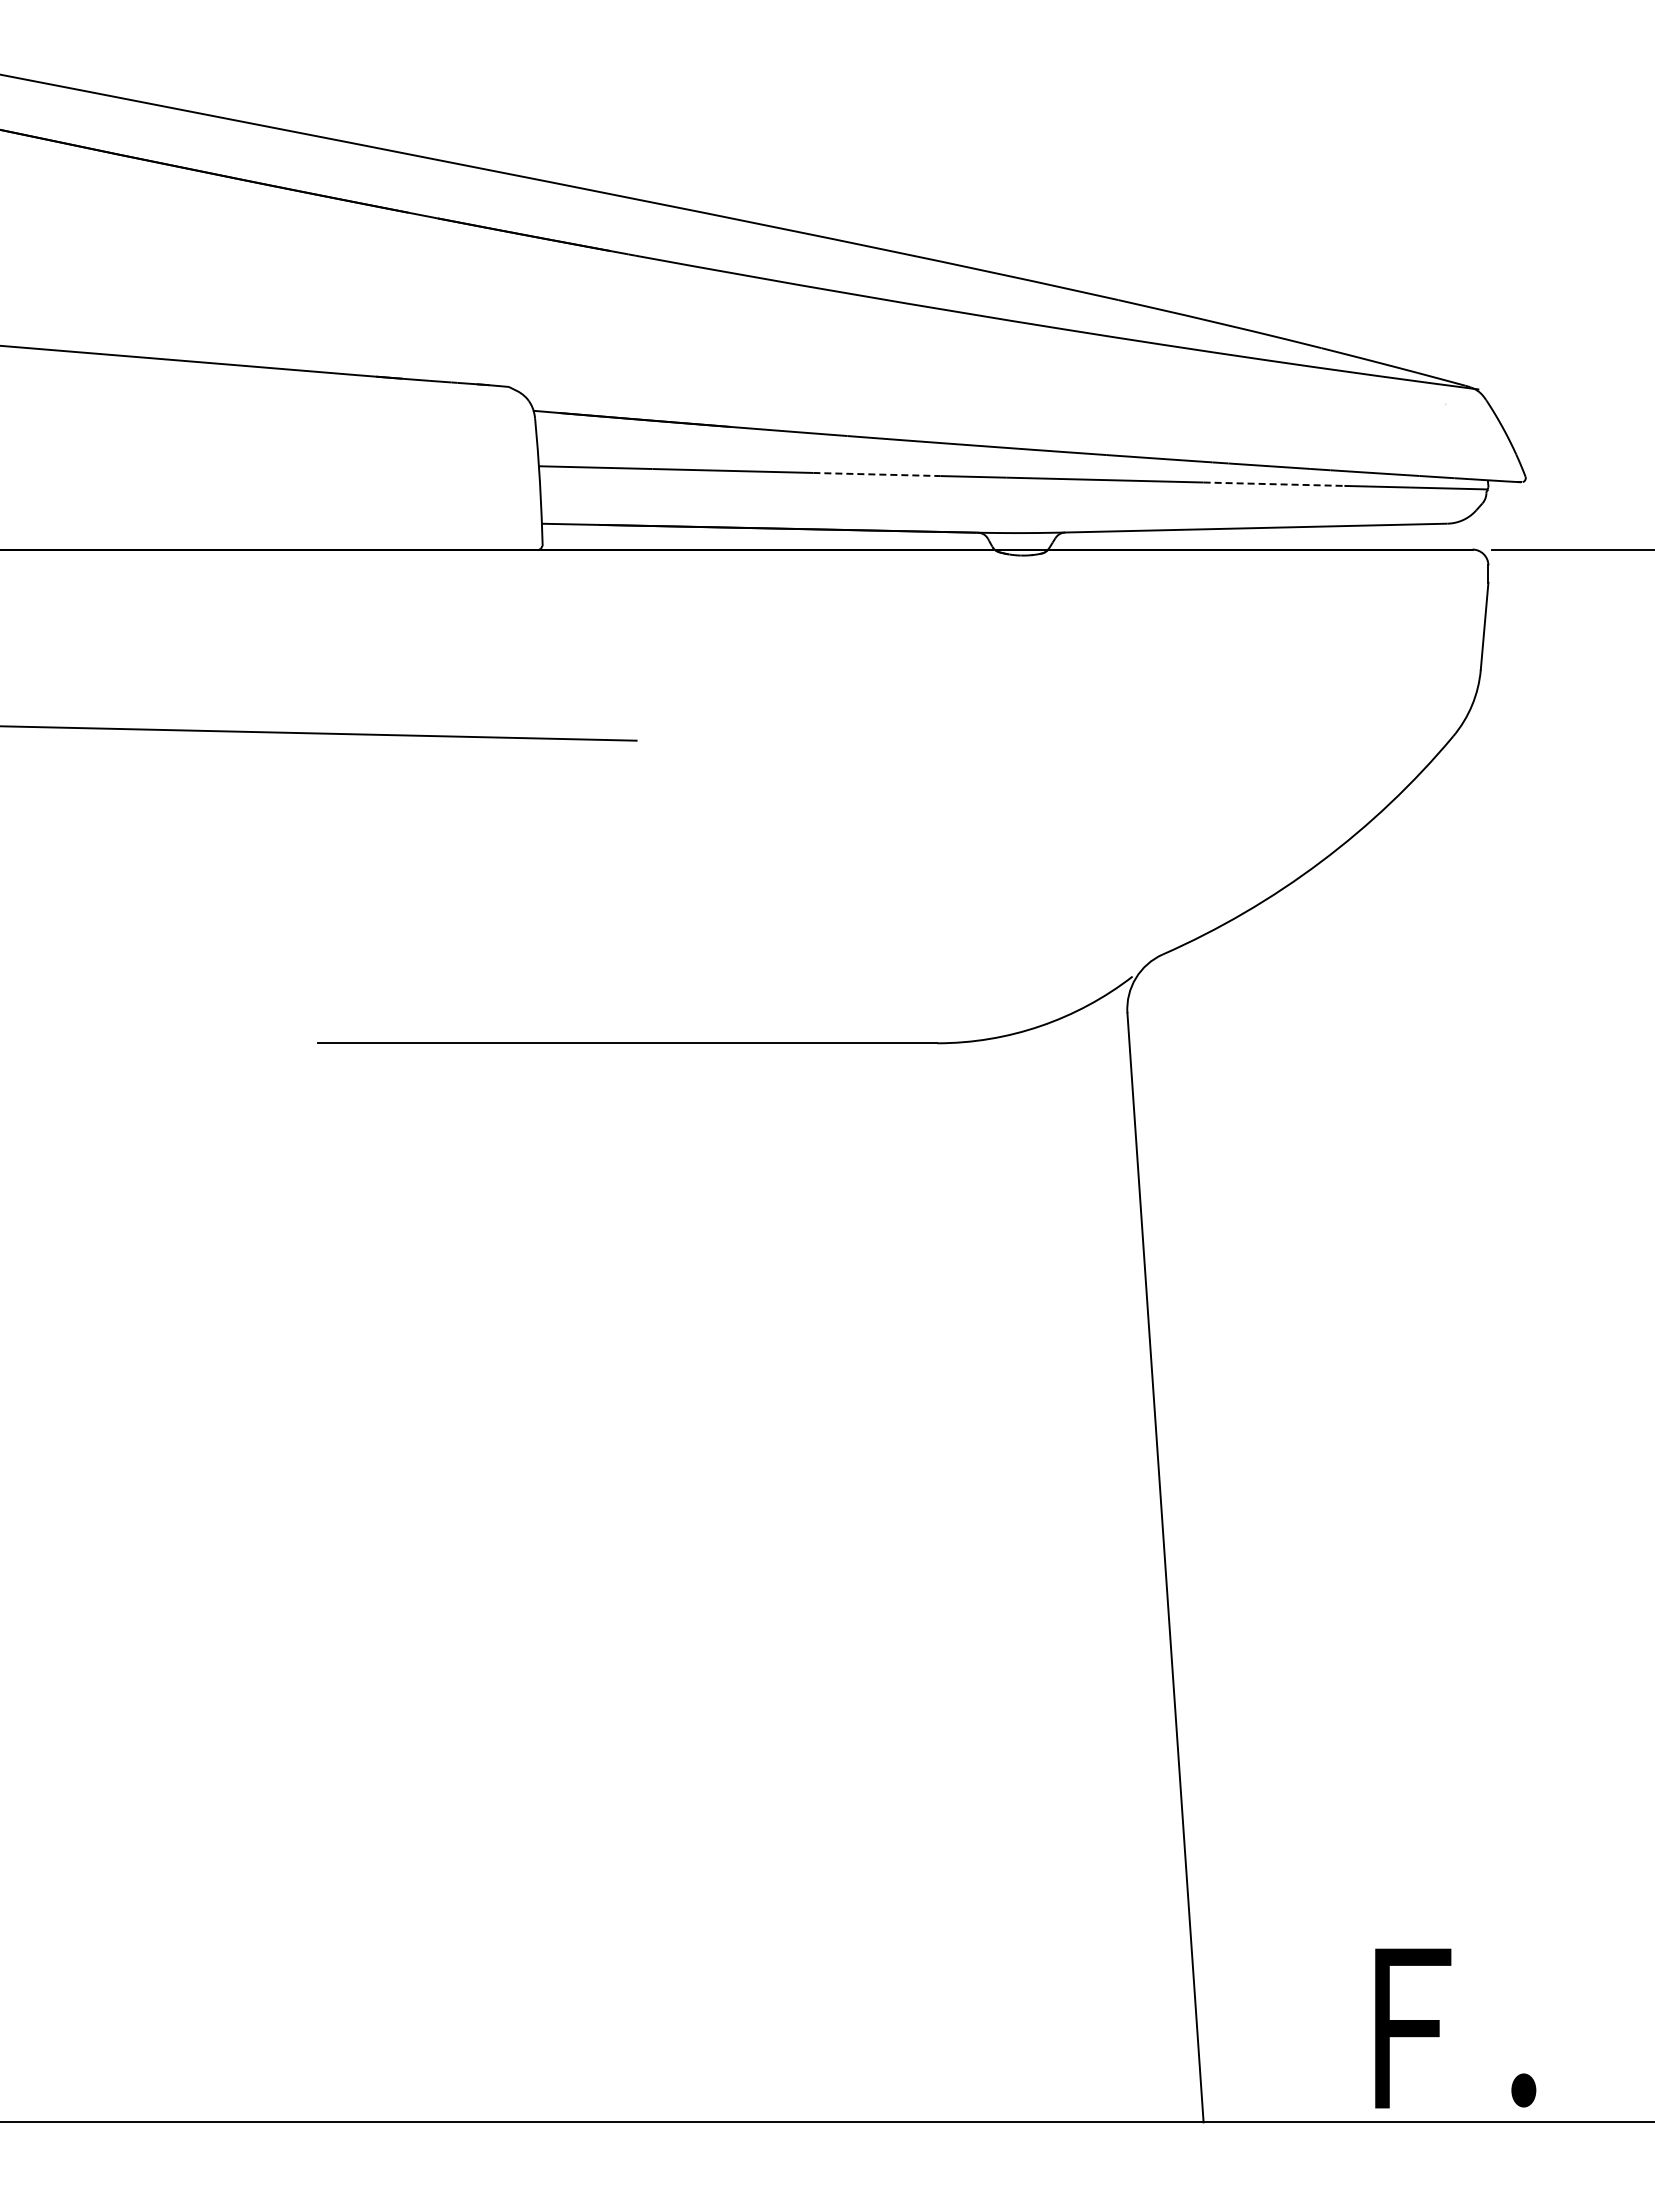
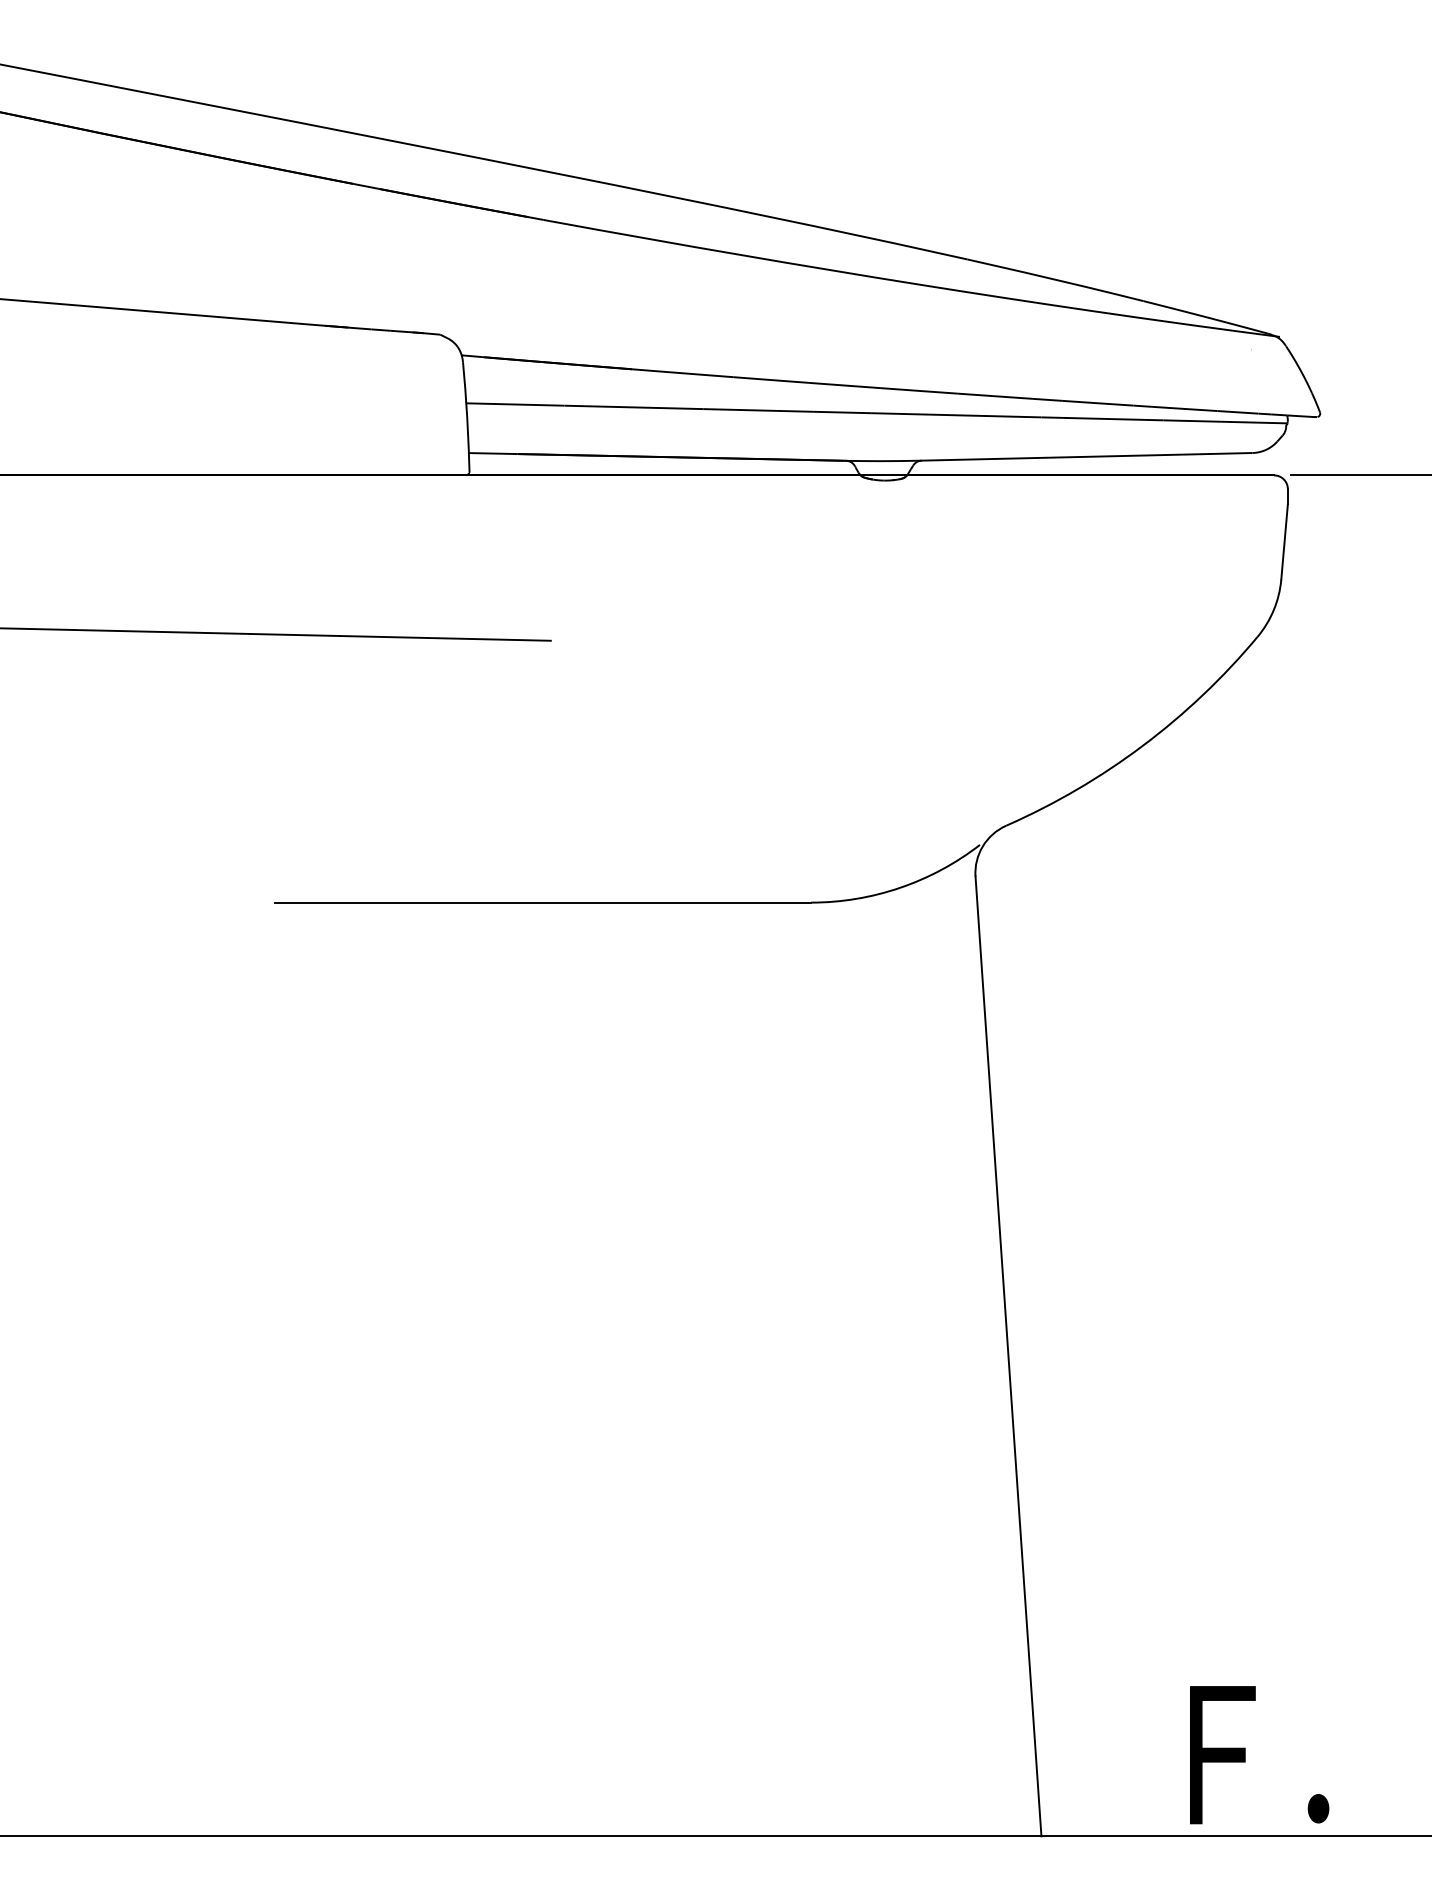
line: (876, 474) -> (758, 410), dashed -> solid
line: (1274, 484) -> (1102, 419), dashed -> solid

